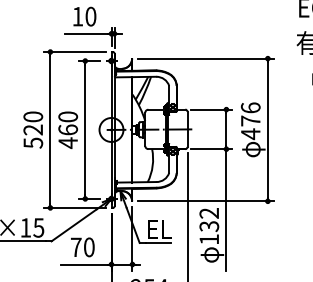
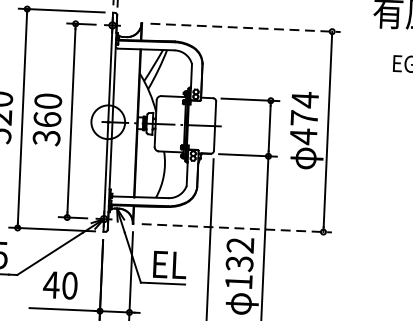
line: (206, 58) -> (246, 27), solid -> dashed
text: (250, 107) -> (304, 99), 476 -> 474
text: (68, 143) -> (47, 138), 460 -> 360
line: (206, 201) -> (237, 228), solid -> dashed
text: (76, 246) -> (51, 283), 70 -> 40

